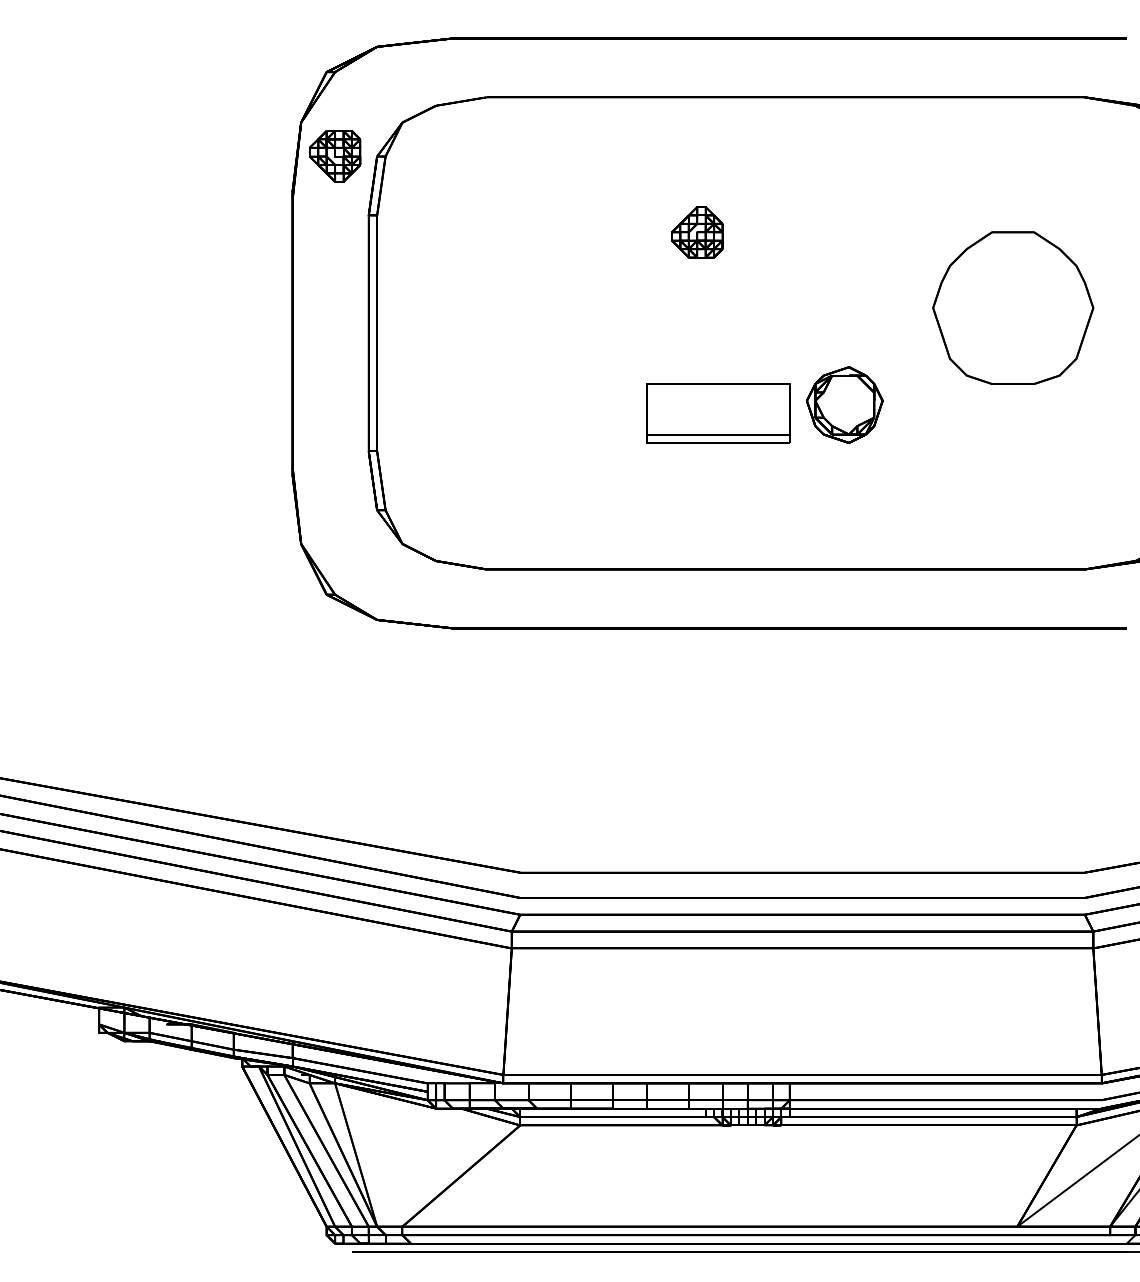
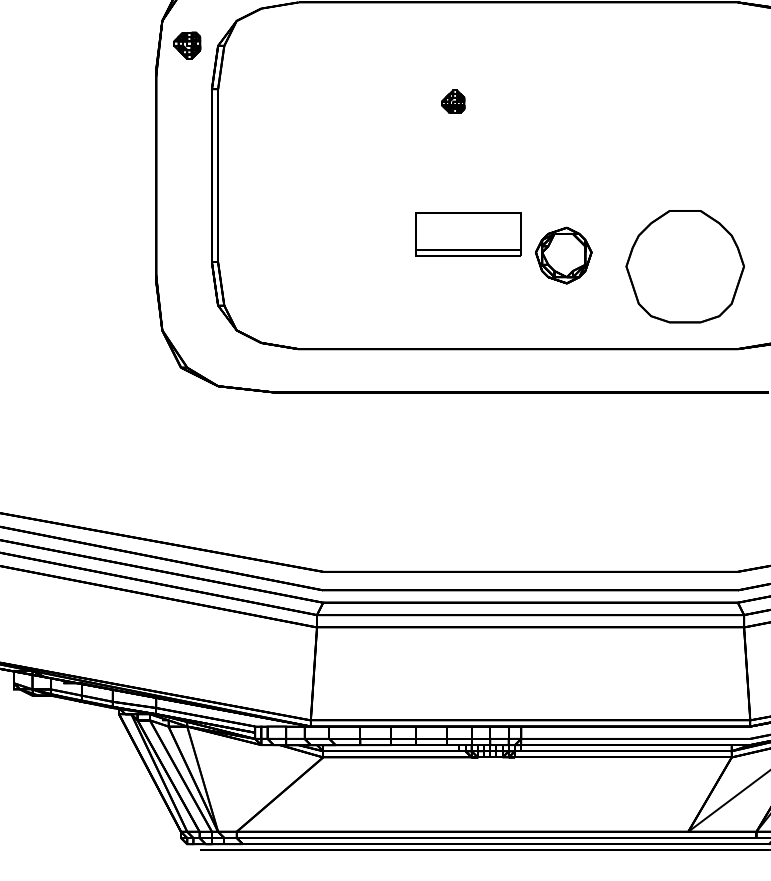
part: (335, 156) -> (187, 45), size x0.7
part: (697, 232) -> (453, 101), size x0.6
part: (1013, 307) -> (685, 266), moved
part: (844, 404) -> (563, 255), moved

